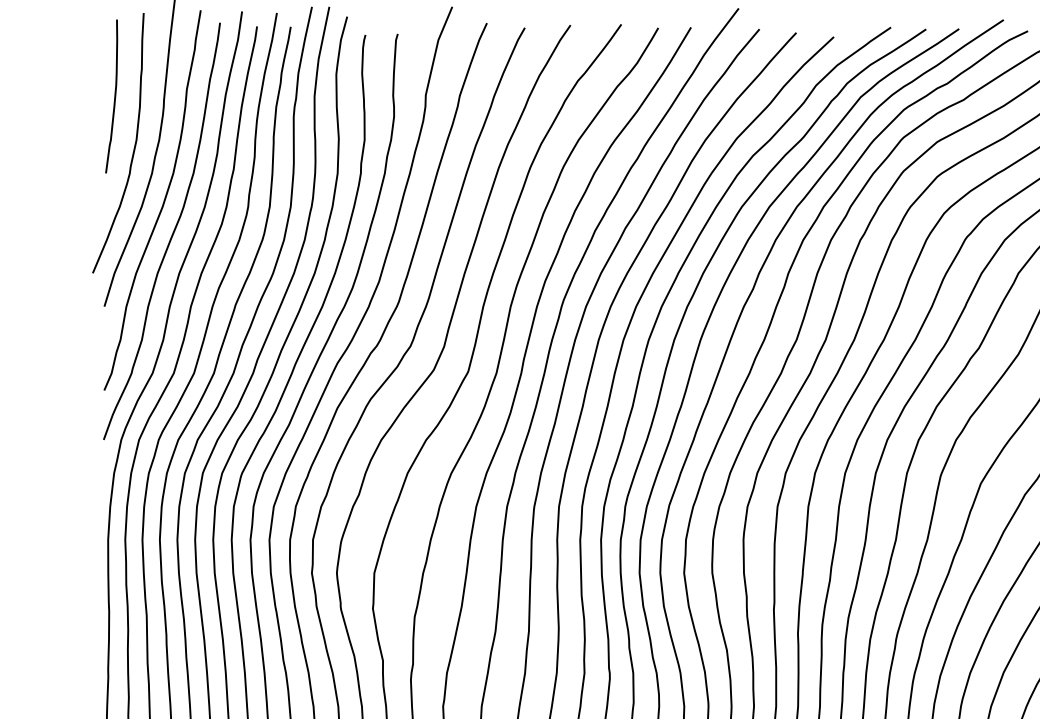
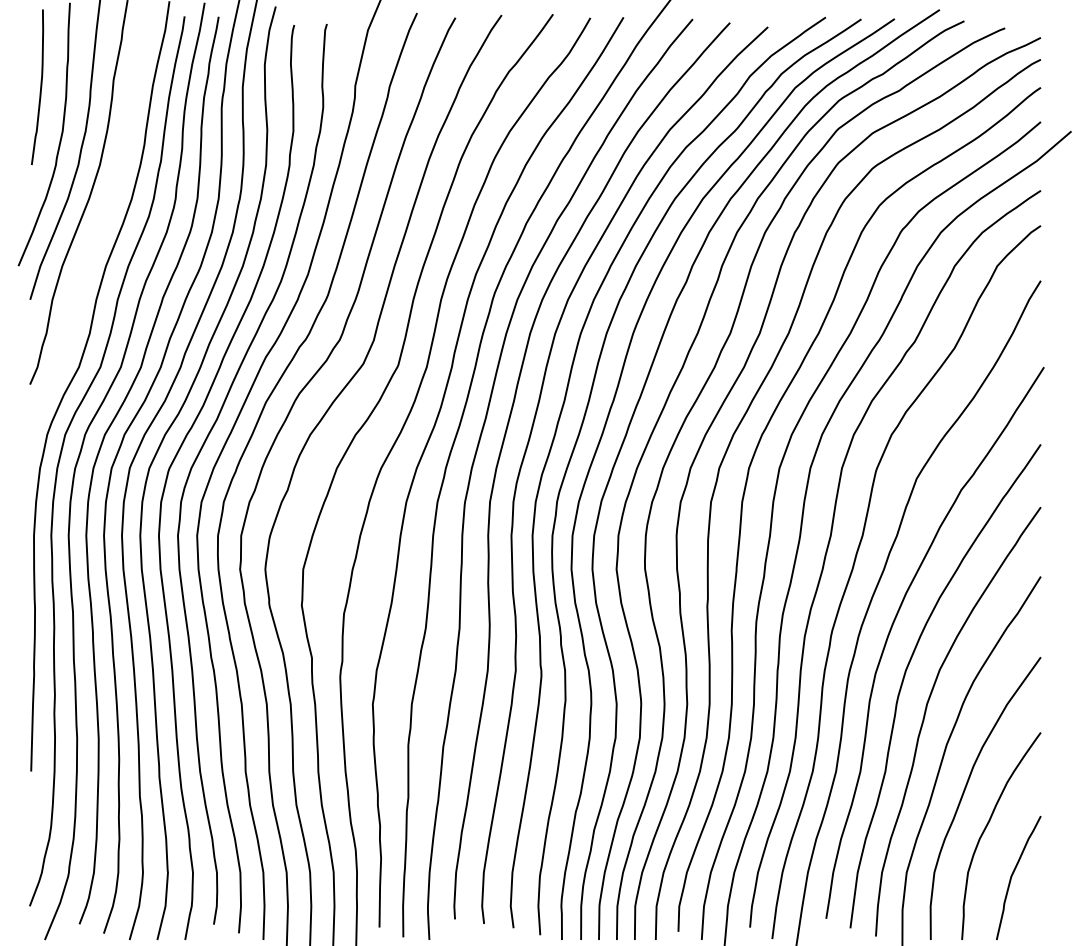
curve: (170, 236) -> (97, 228), removed

